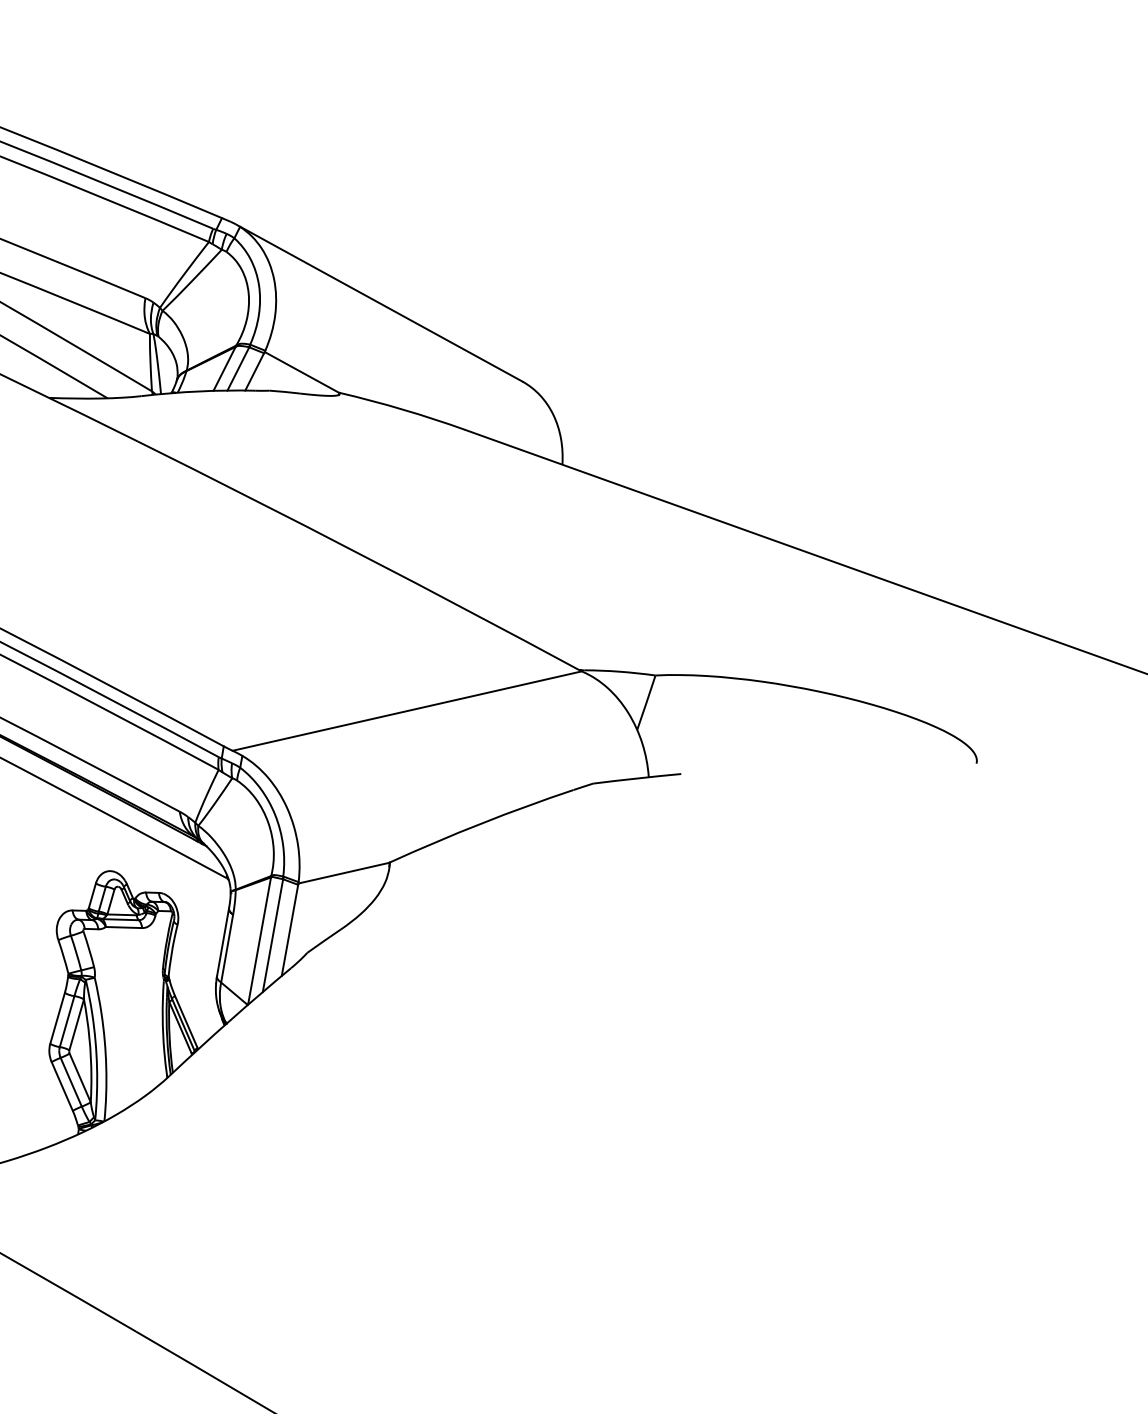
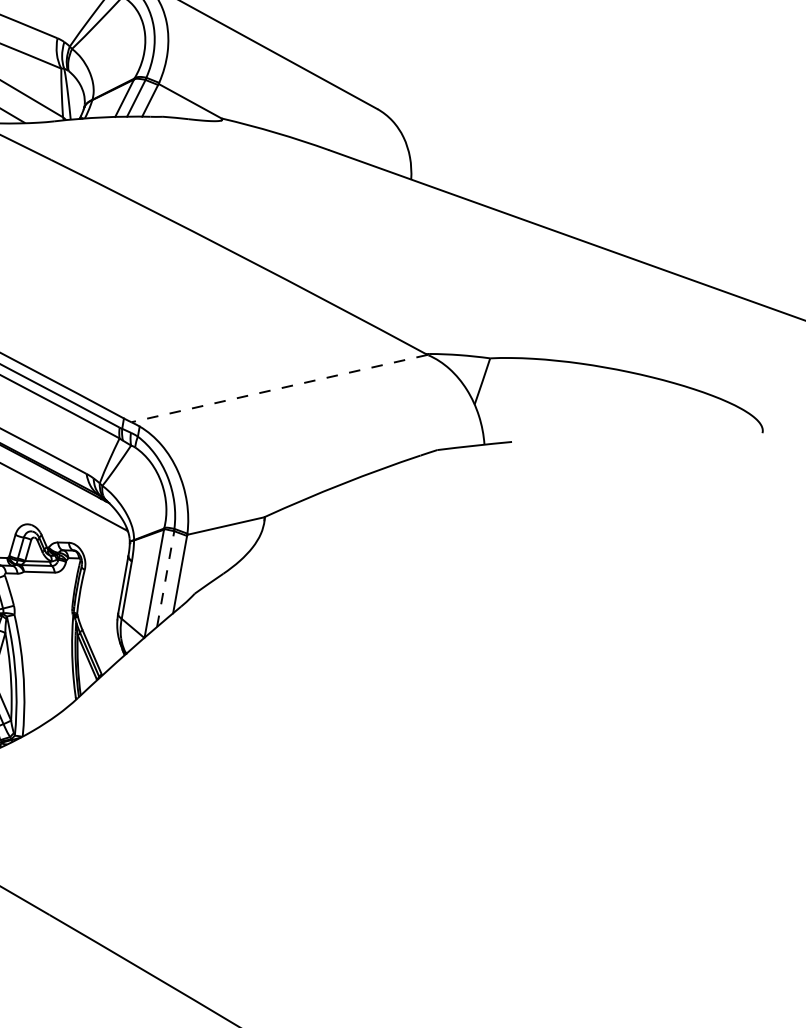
line: (407, 711) -> (279, 388), solid -> dashed
line: (273, 935) -> (166, 578), solid -> dashed

